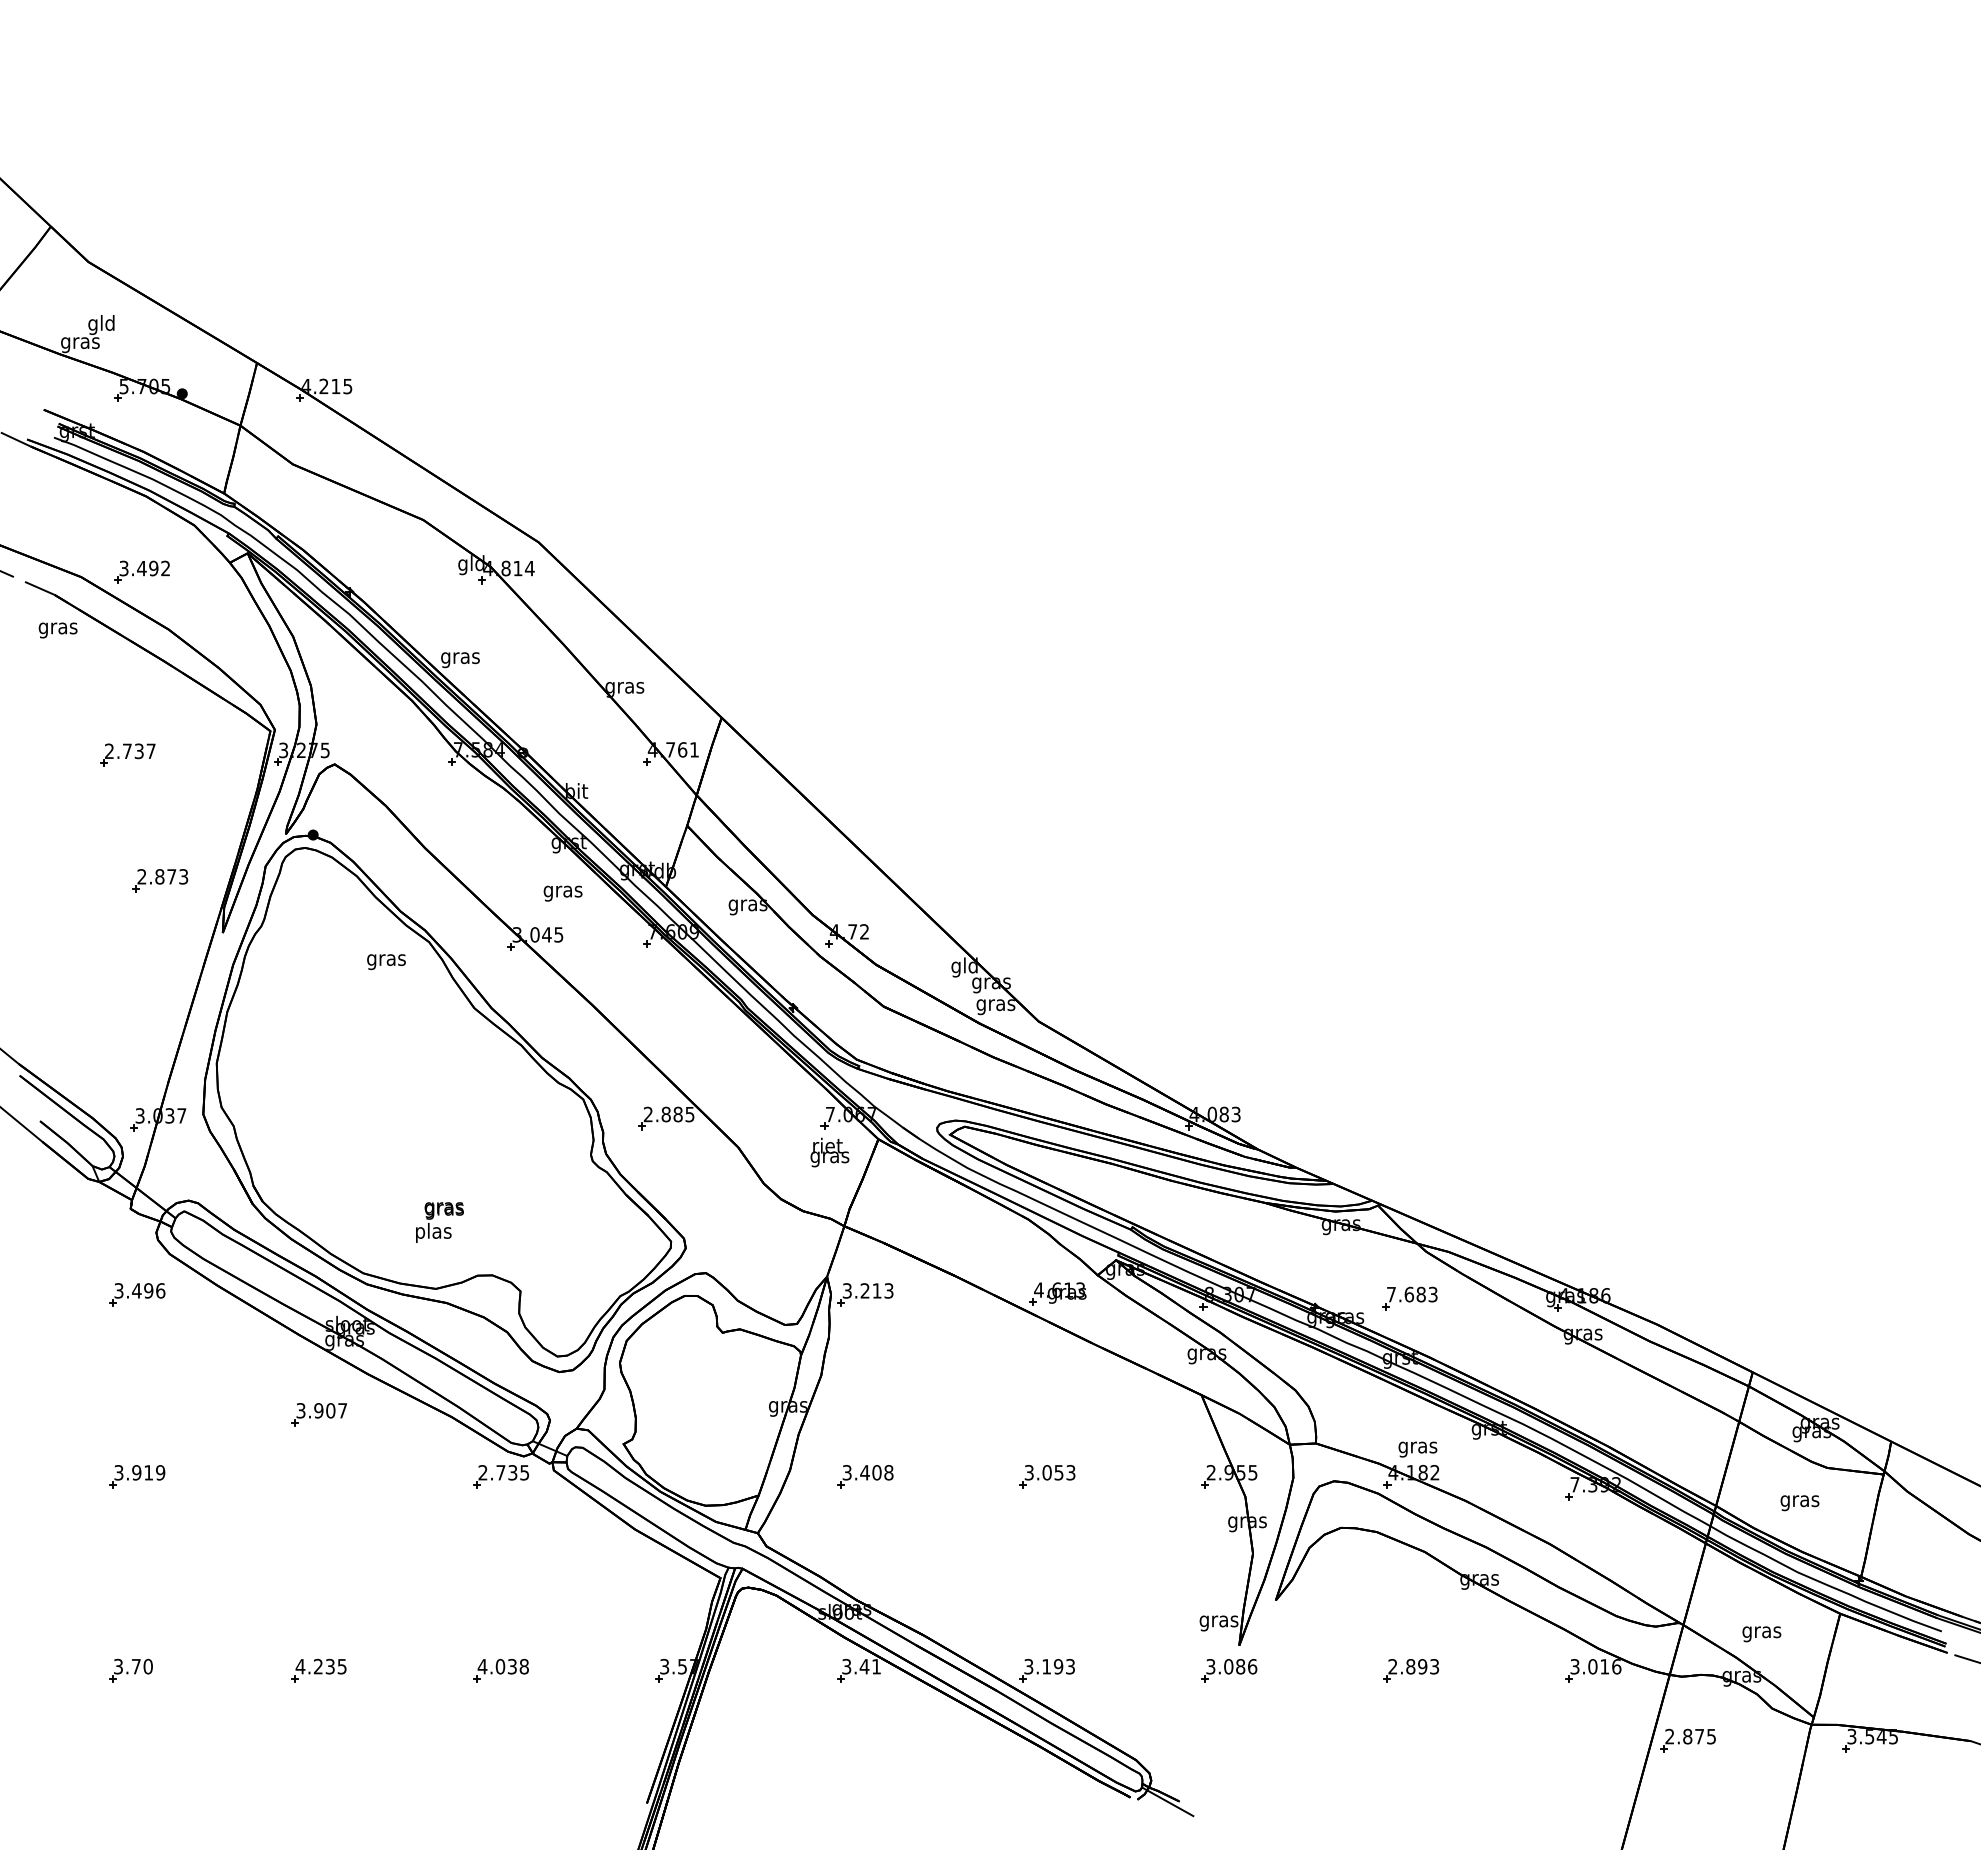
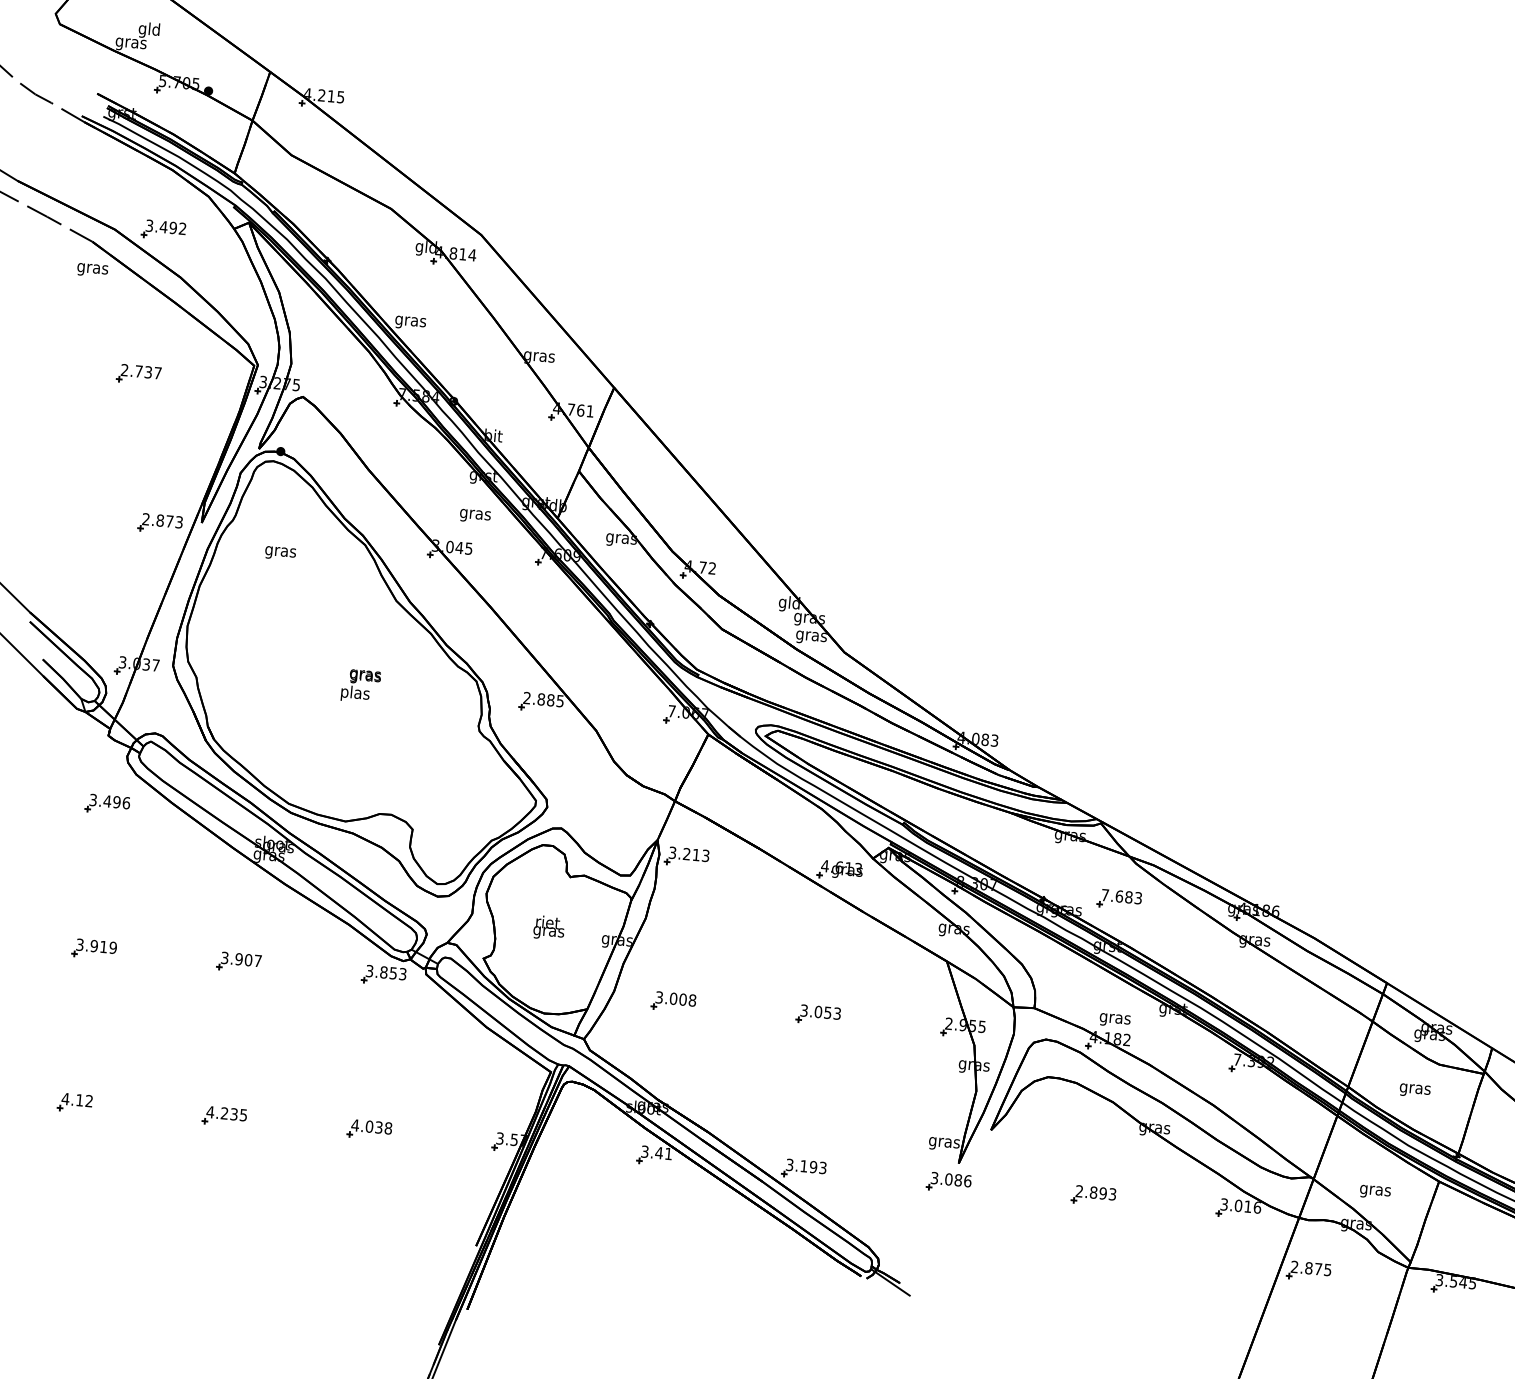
part: (160, 880) -> (160, 523), moved
text: (386, 962) -> (280, 553), moved
text: (829, 1152) -> (548, 927), moved
text: (439, 1222) -> (360, 686), moved
part: (318, 1414) -> (238, 962), moved
text: (503, 1472) -> (386, 972), 2.735 -> 3.853
text: (864, 1472) -> (673, 998), 3.408 -> 3.008
text: (132, 1666) -> (76, 1099), 3.70 -> 4.12

